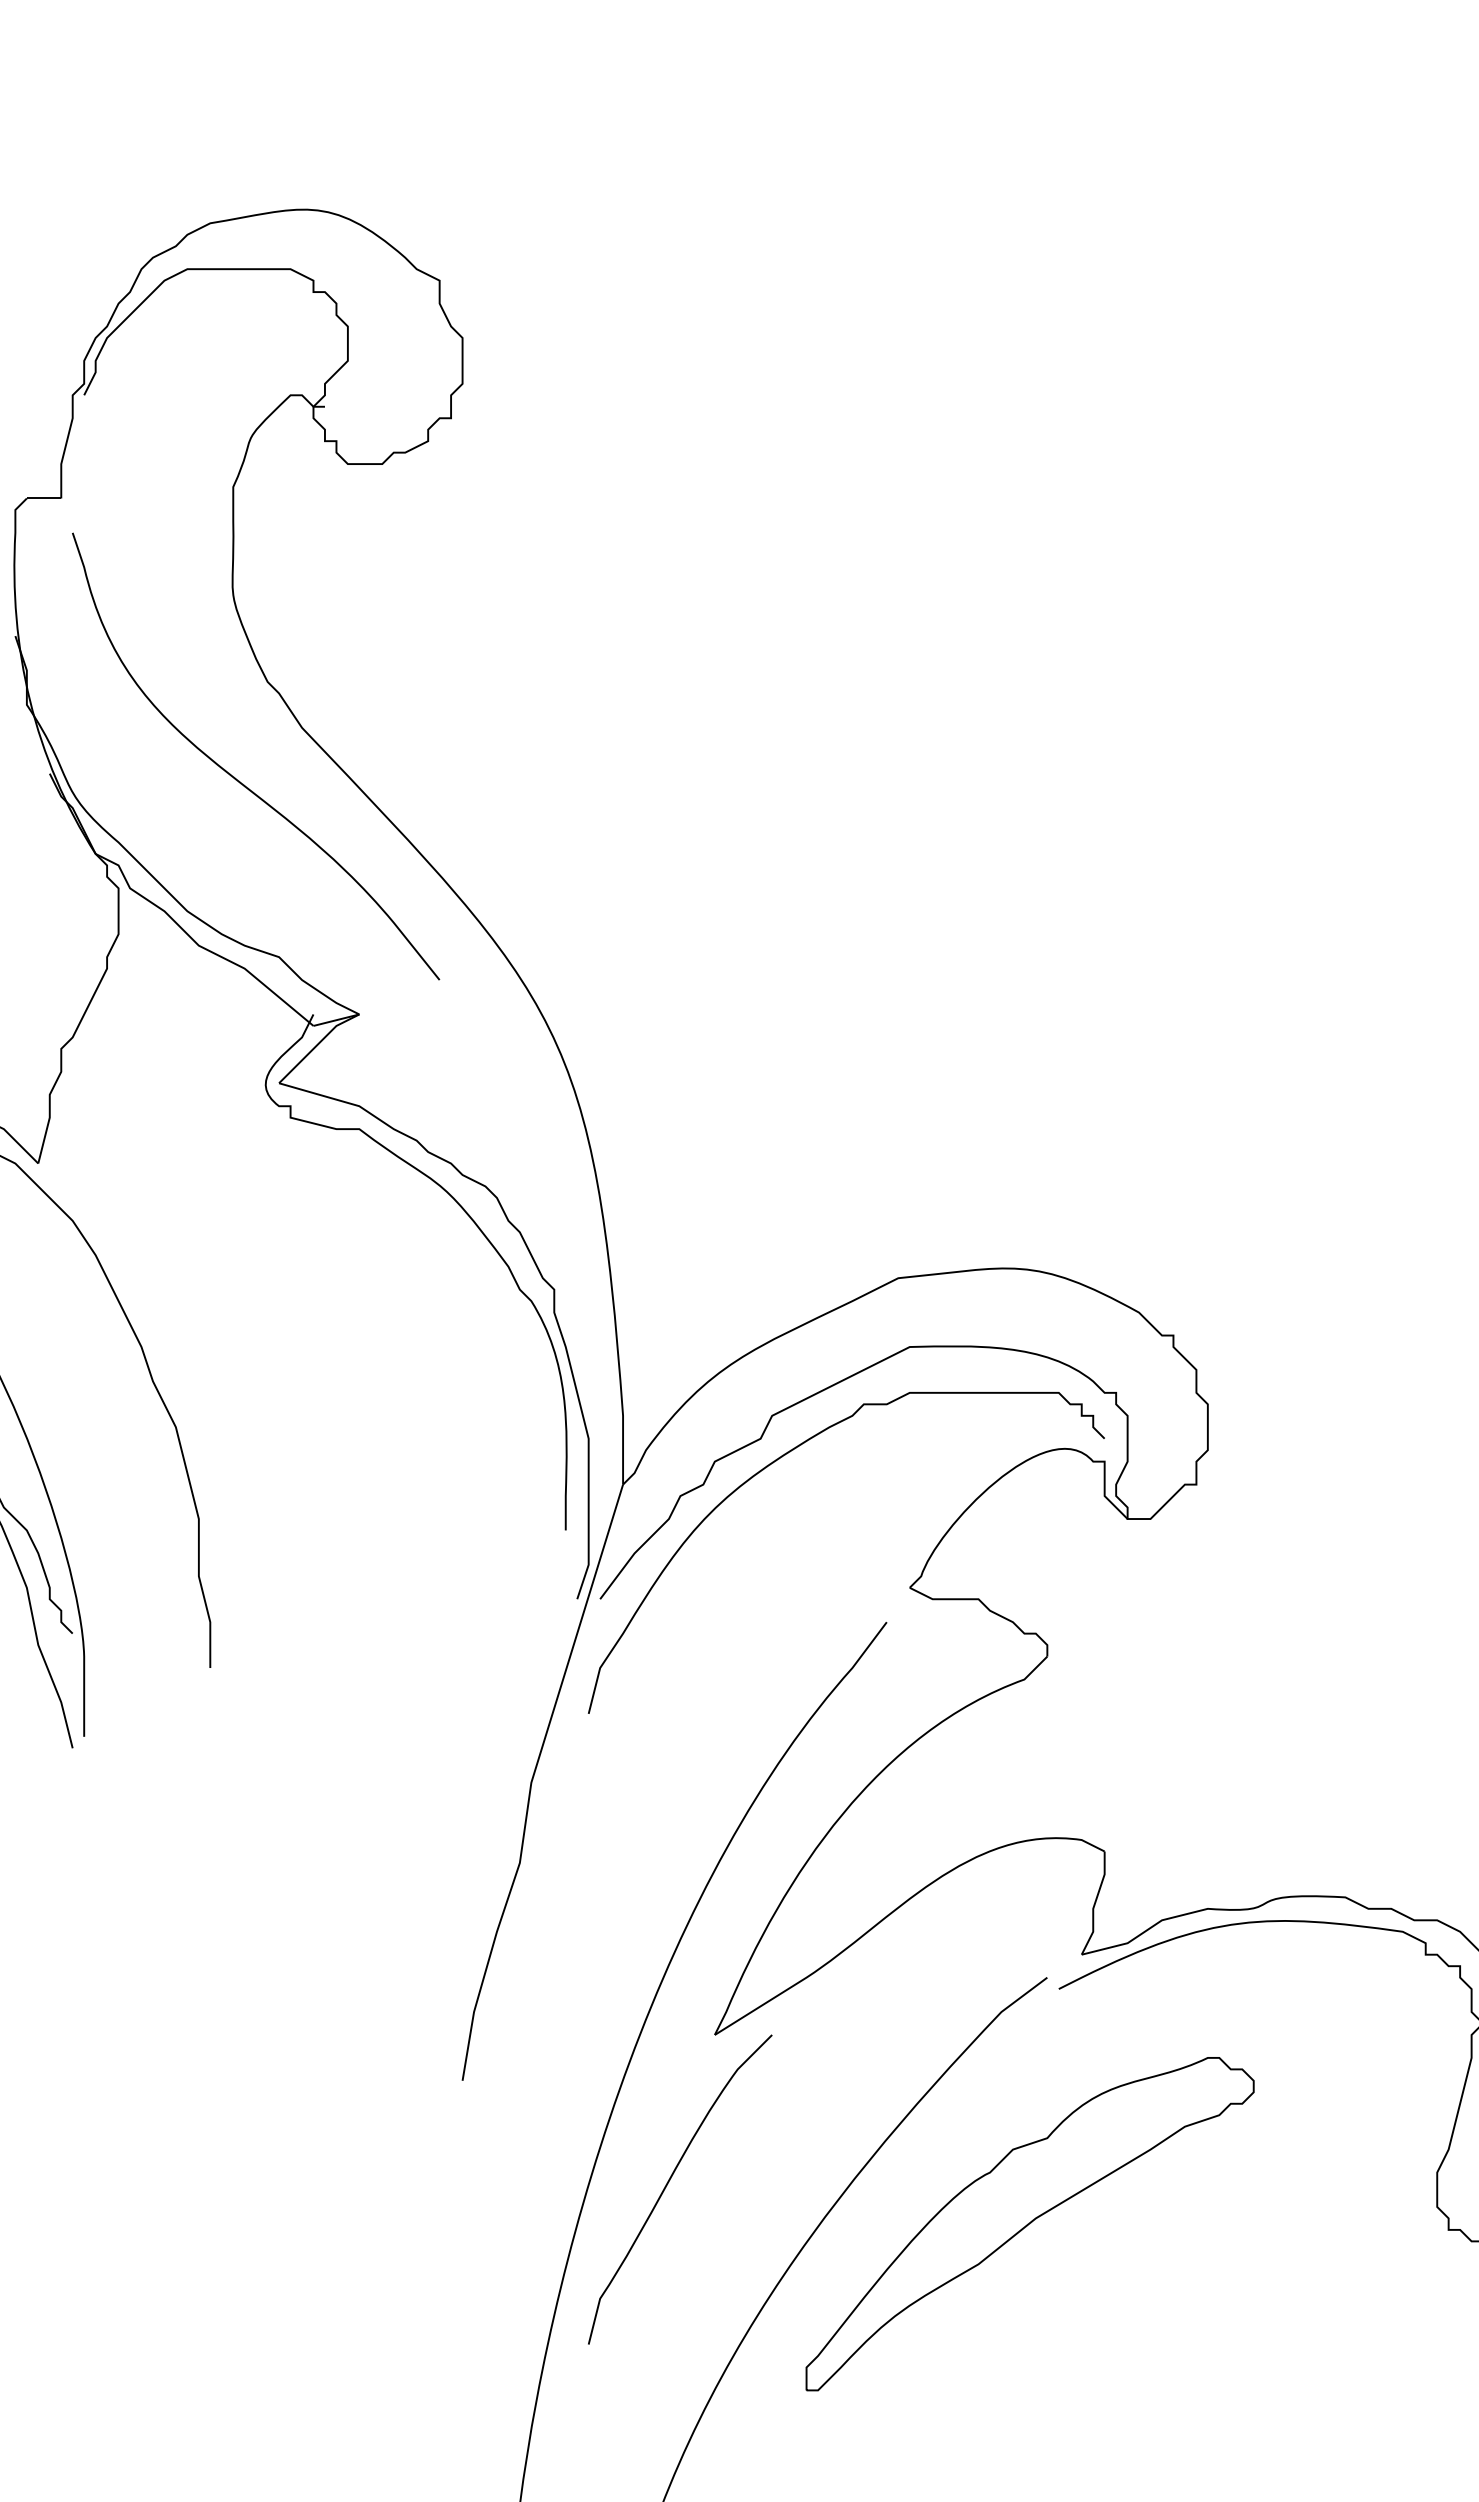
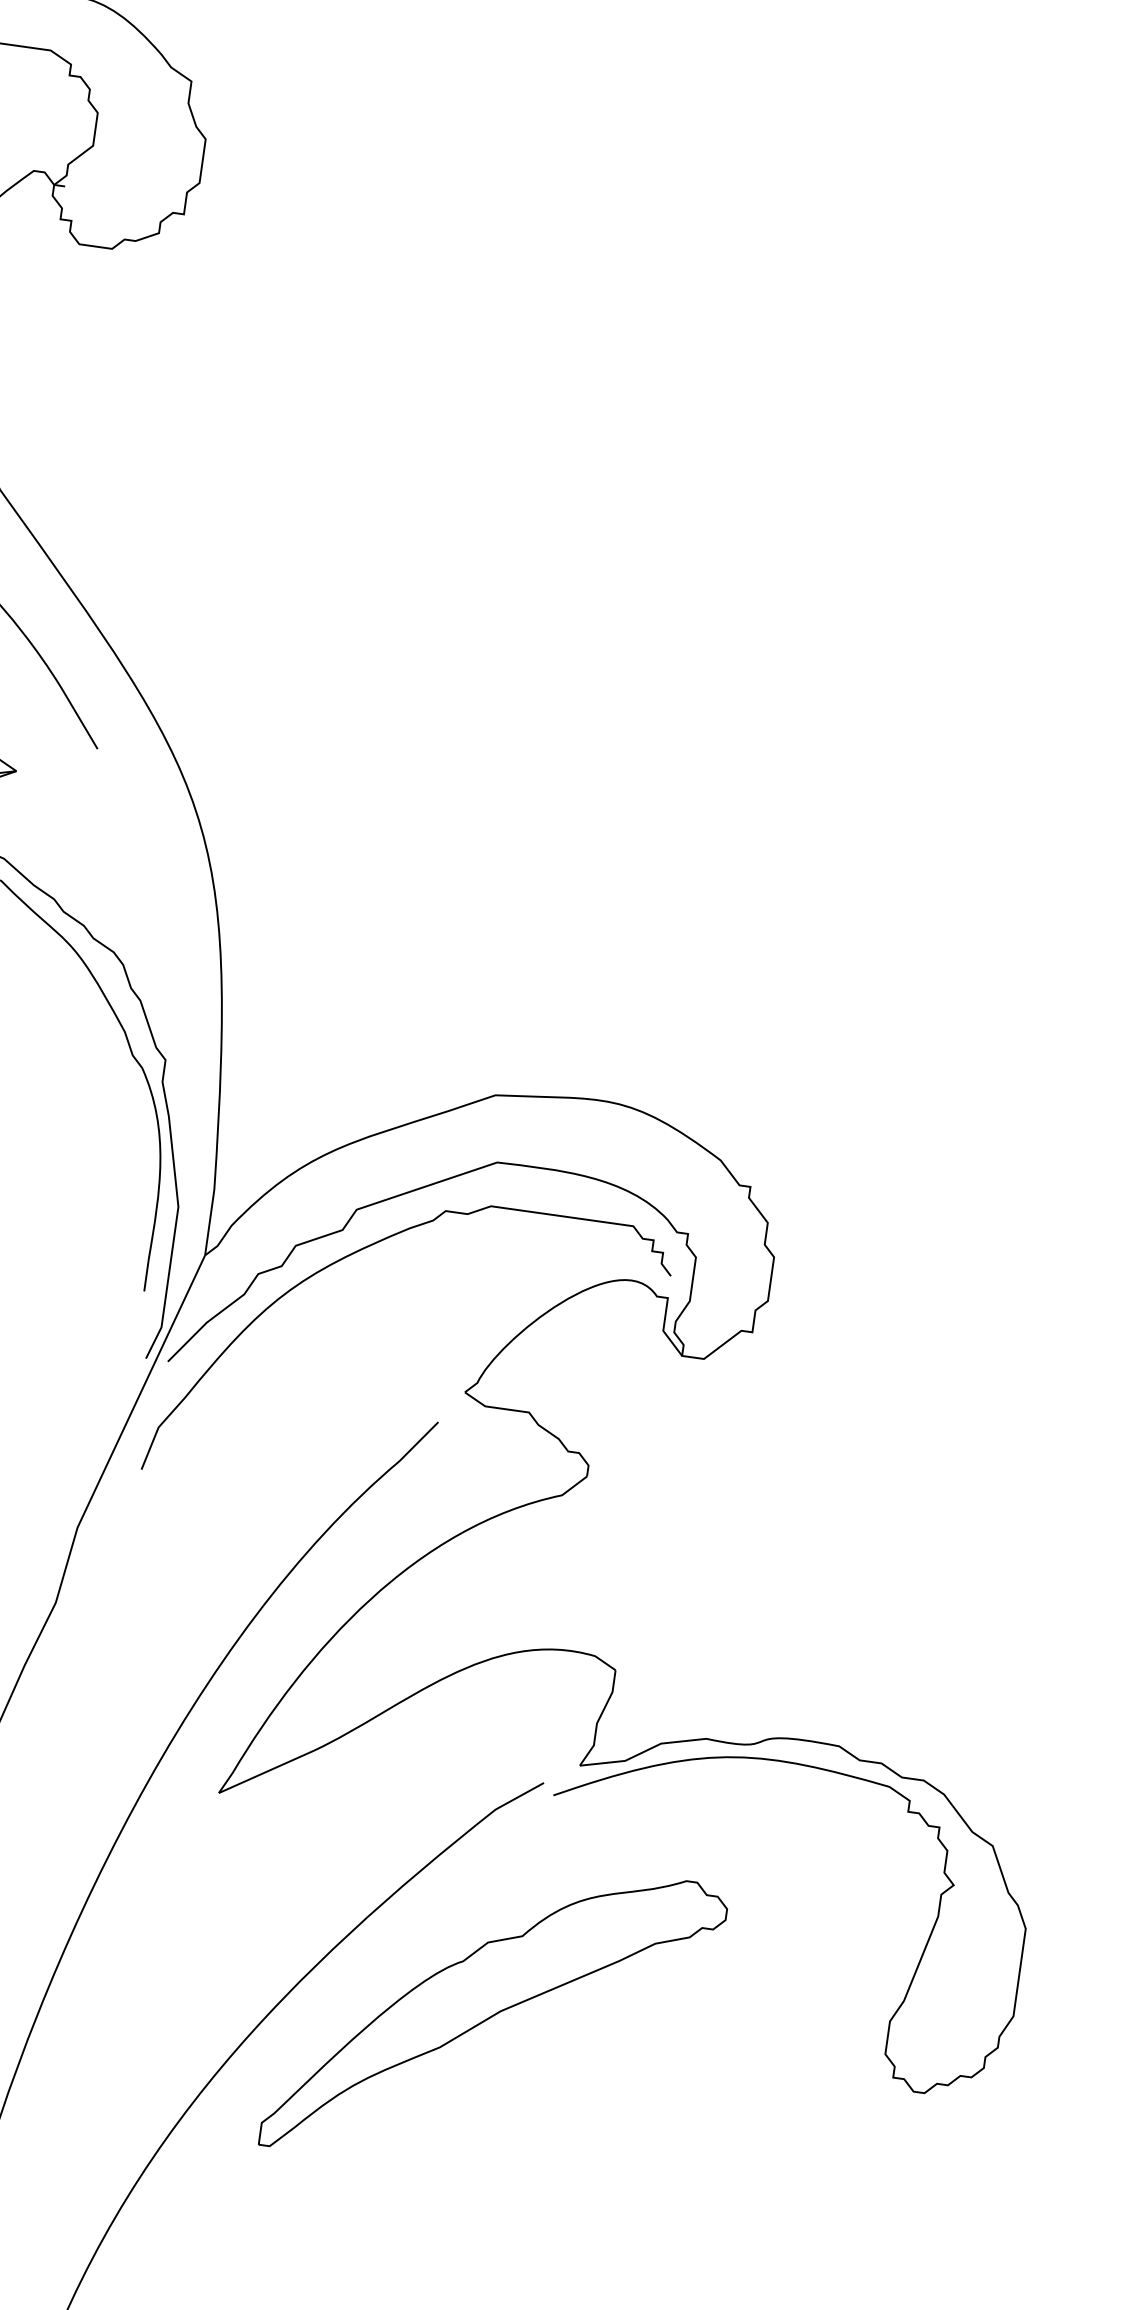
curve: (669, 2182) -> (155, 1927), removed

